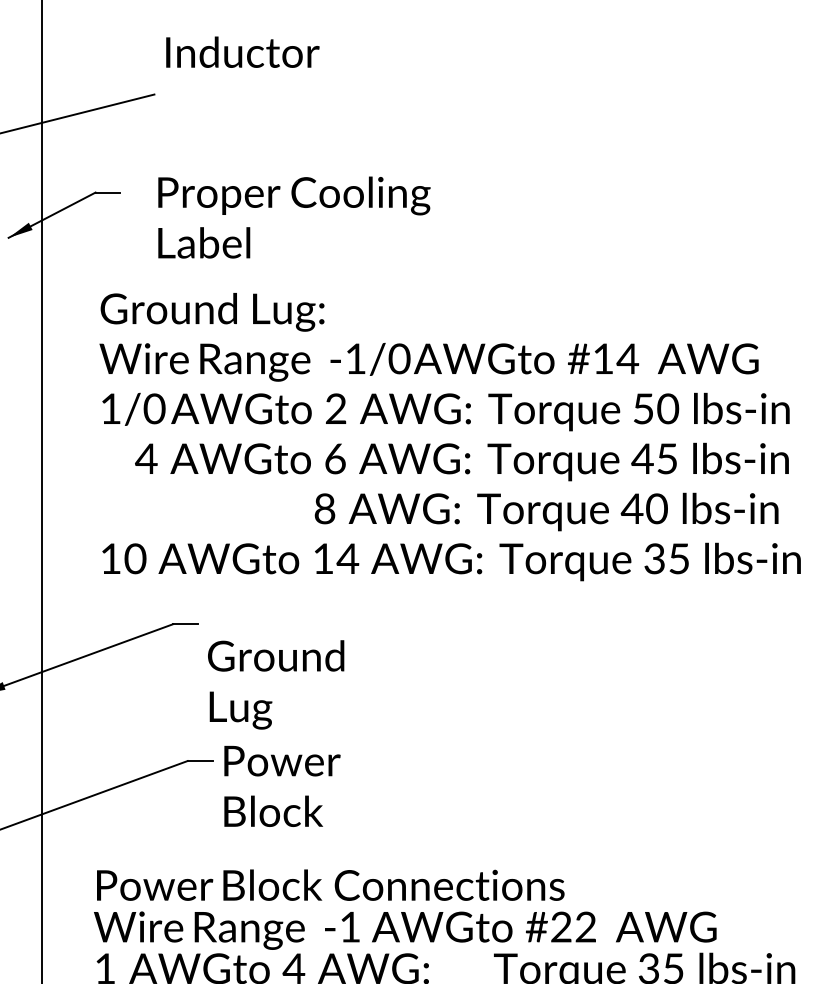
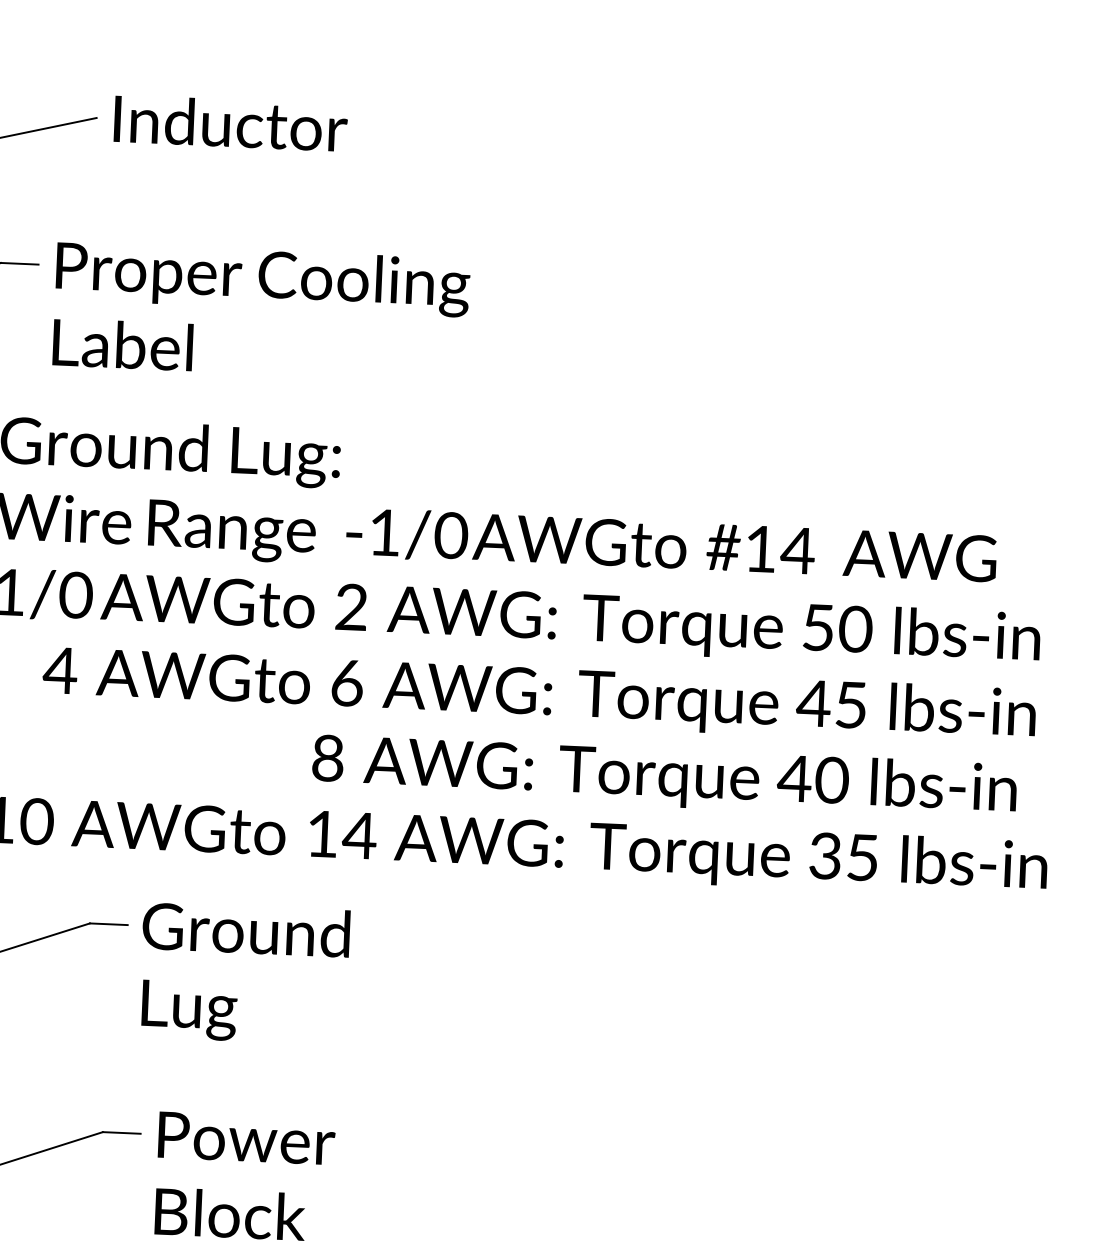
text: (242, 51) -> (230, 122), moved
text: (294, 217) -> (261, 312), moved
text: (276, 684) -> (245, 973), moved

